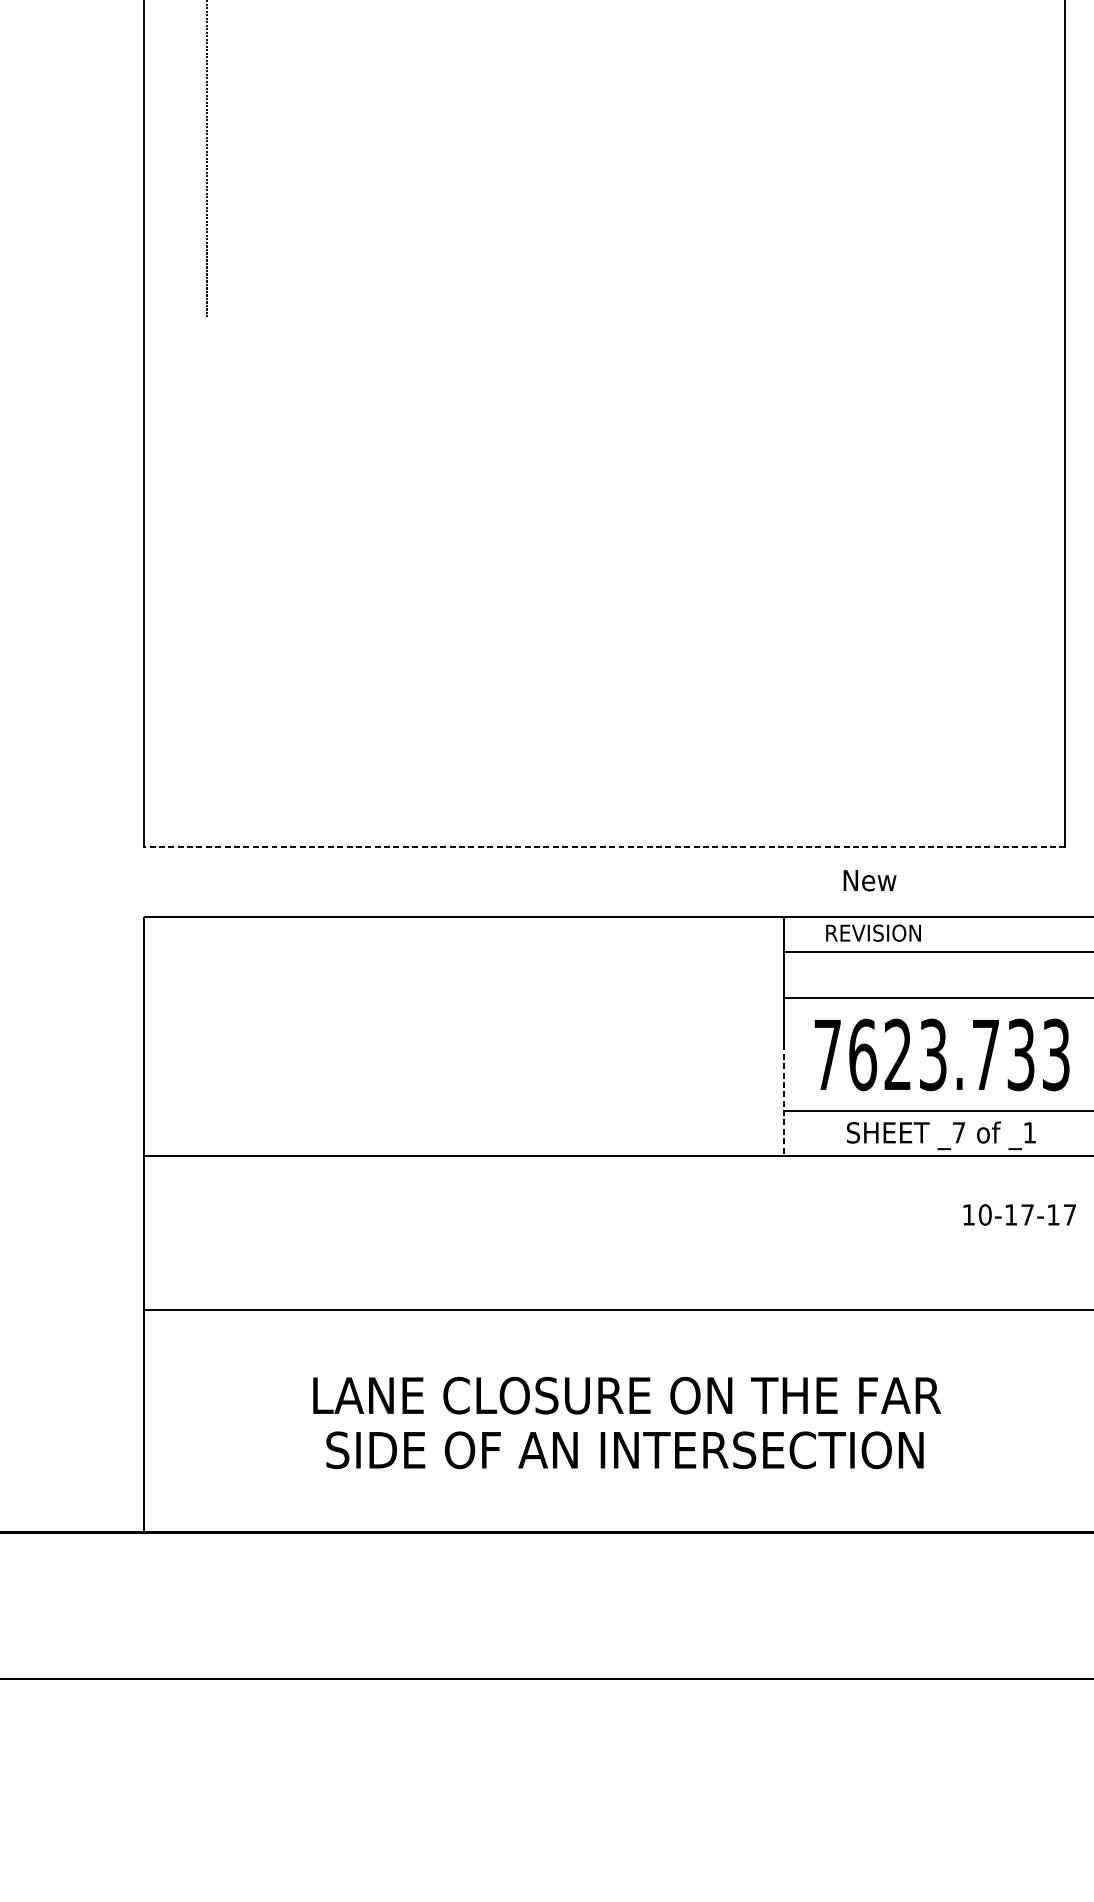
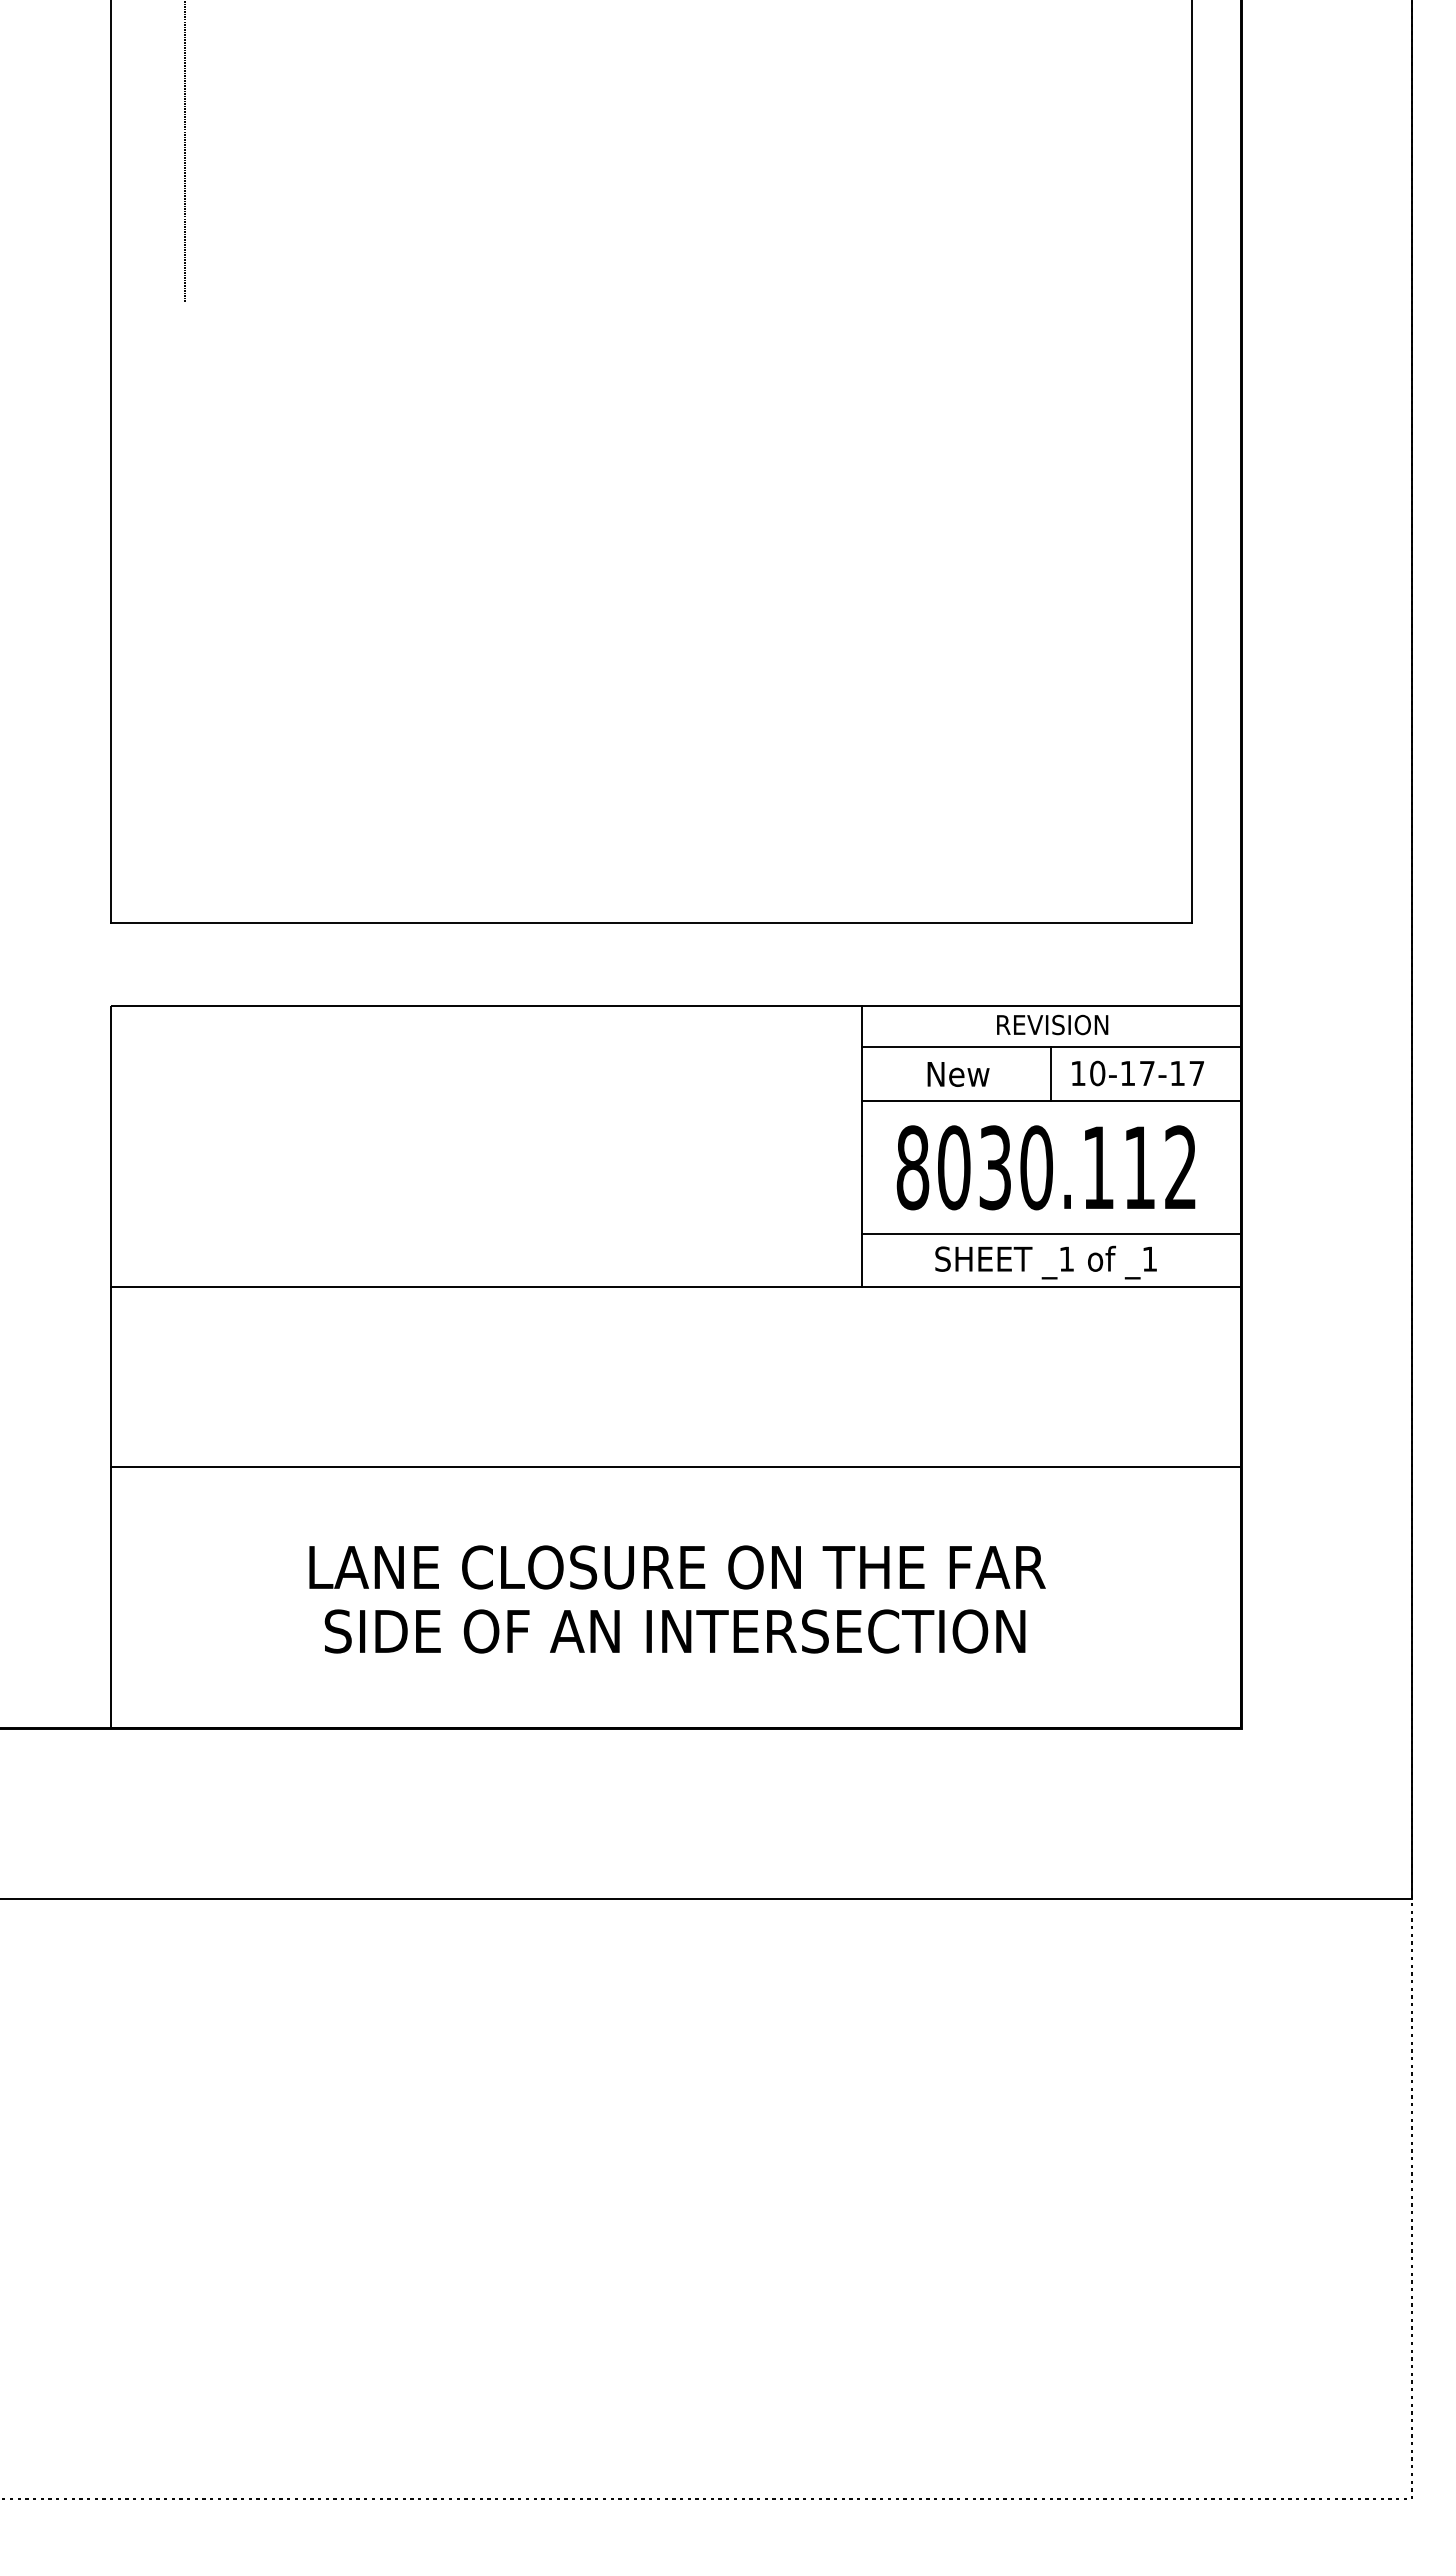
line: (604, 846) -> (650, 923), dashed -> solid
text: (870, 880) -> (958, 1074), moved
text: (873, 932) -> (1052, 1024), moved
line: (945, 974) -> (1051, 1073), added
text: (941, 1054) -> (1046, 1167), 7623.733 -> 8030.112
line: (783, 1100) -> (861, 1221), dashed -> solid
text: (958, 1132) -> (1066, 1258), _7 -> _1
text: (1019, 1214) -> (1137, 1073), moved

